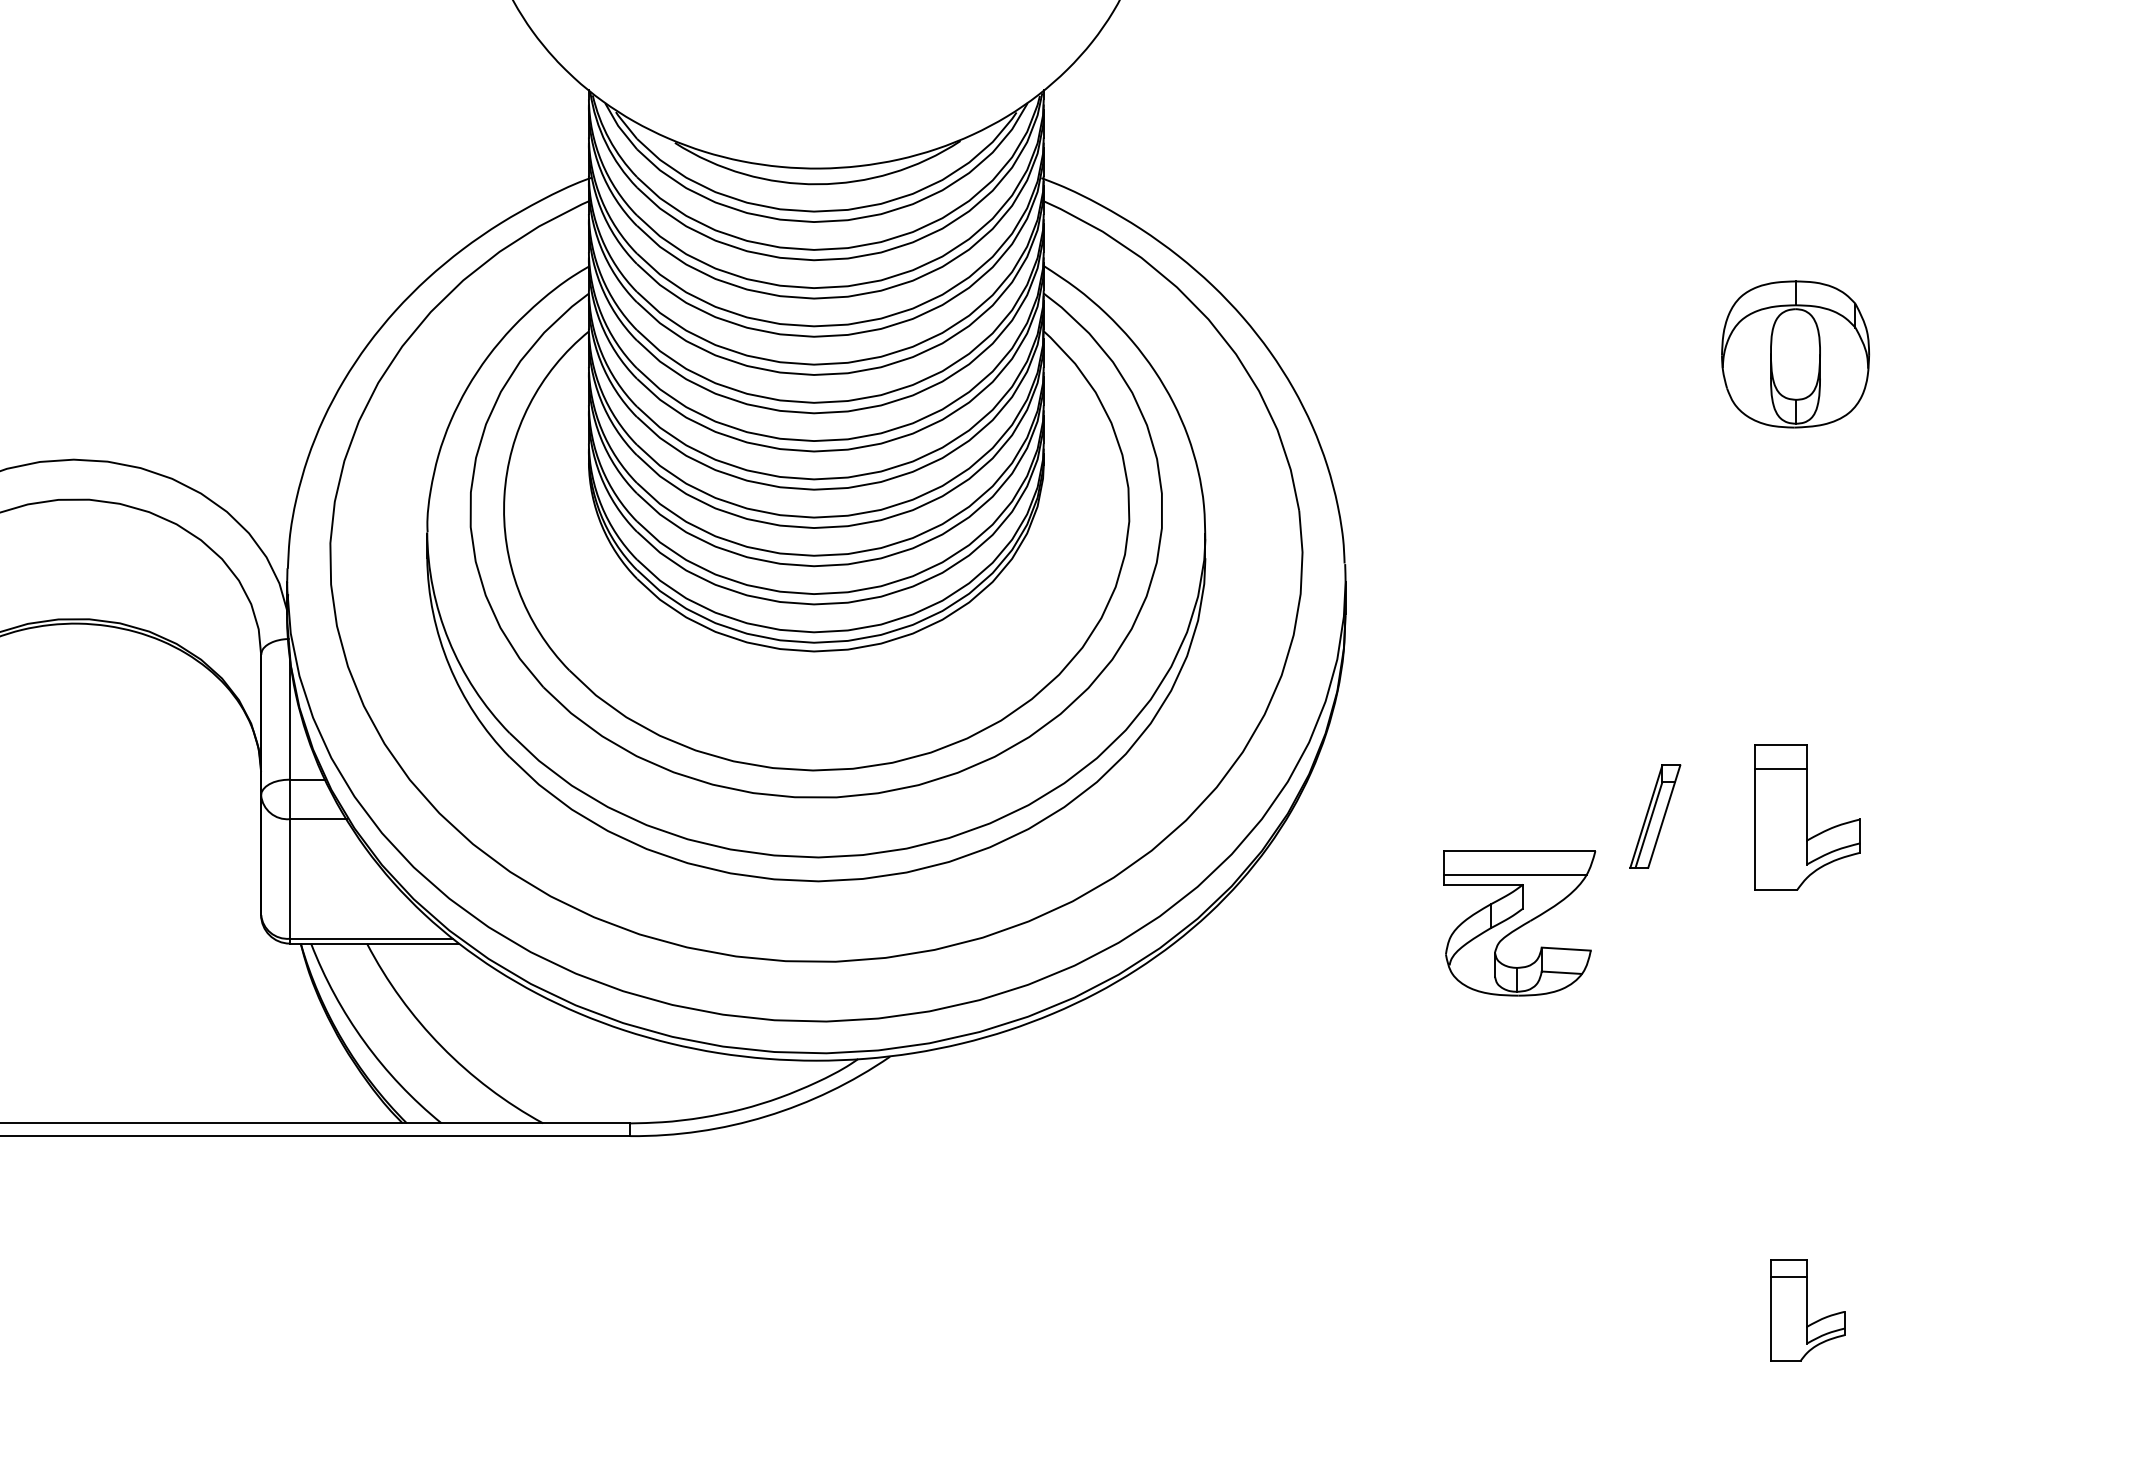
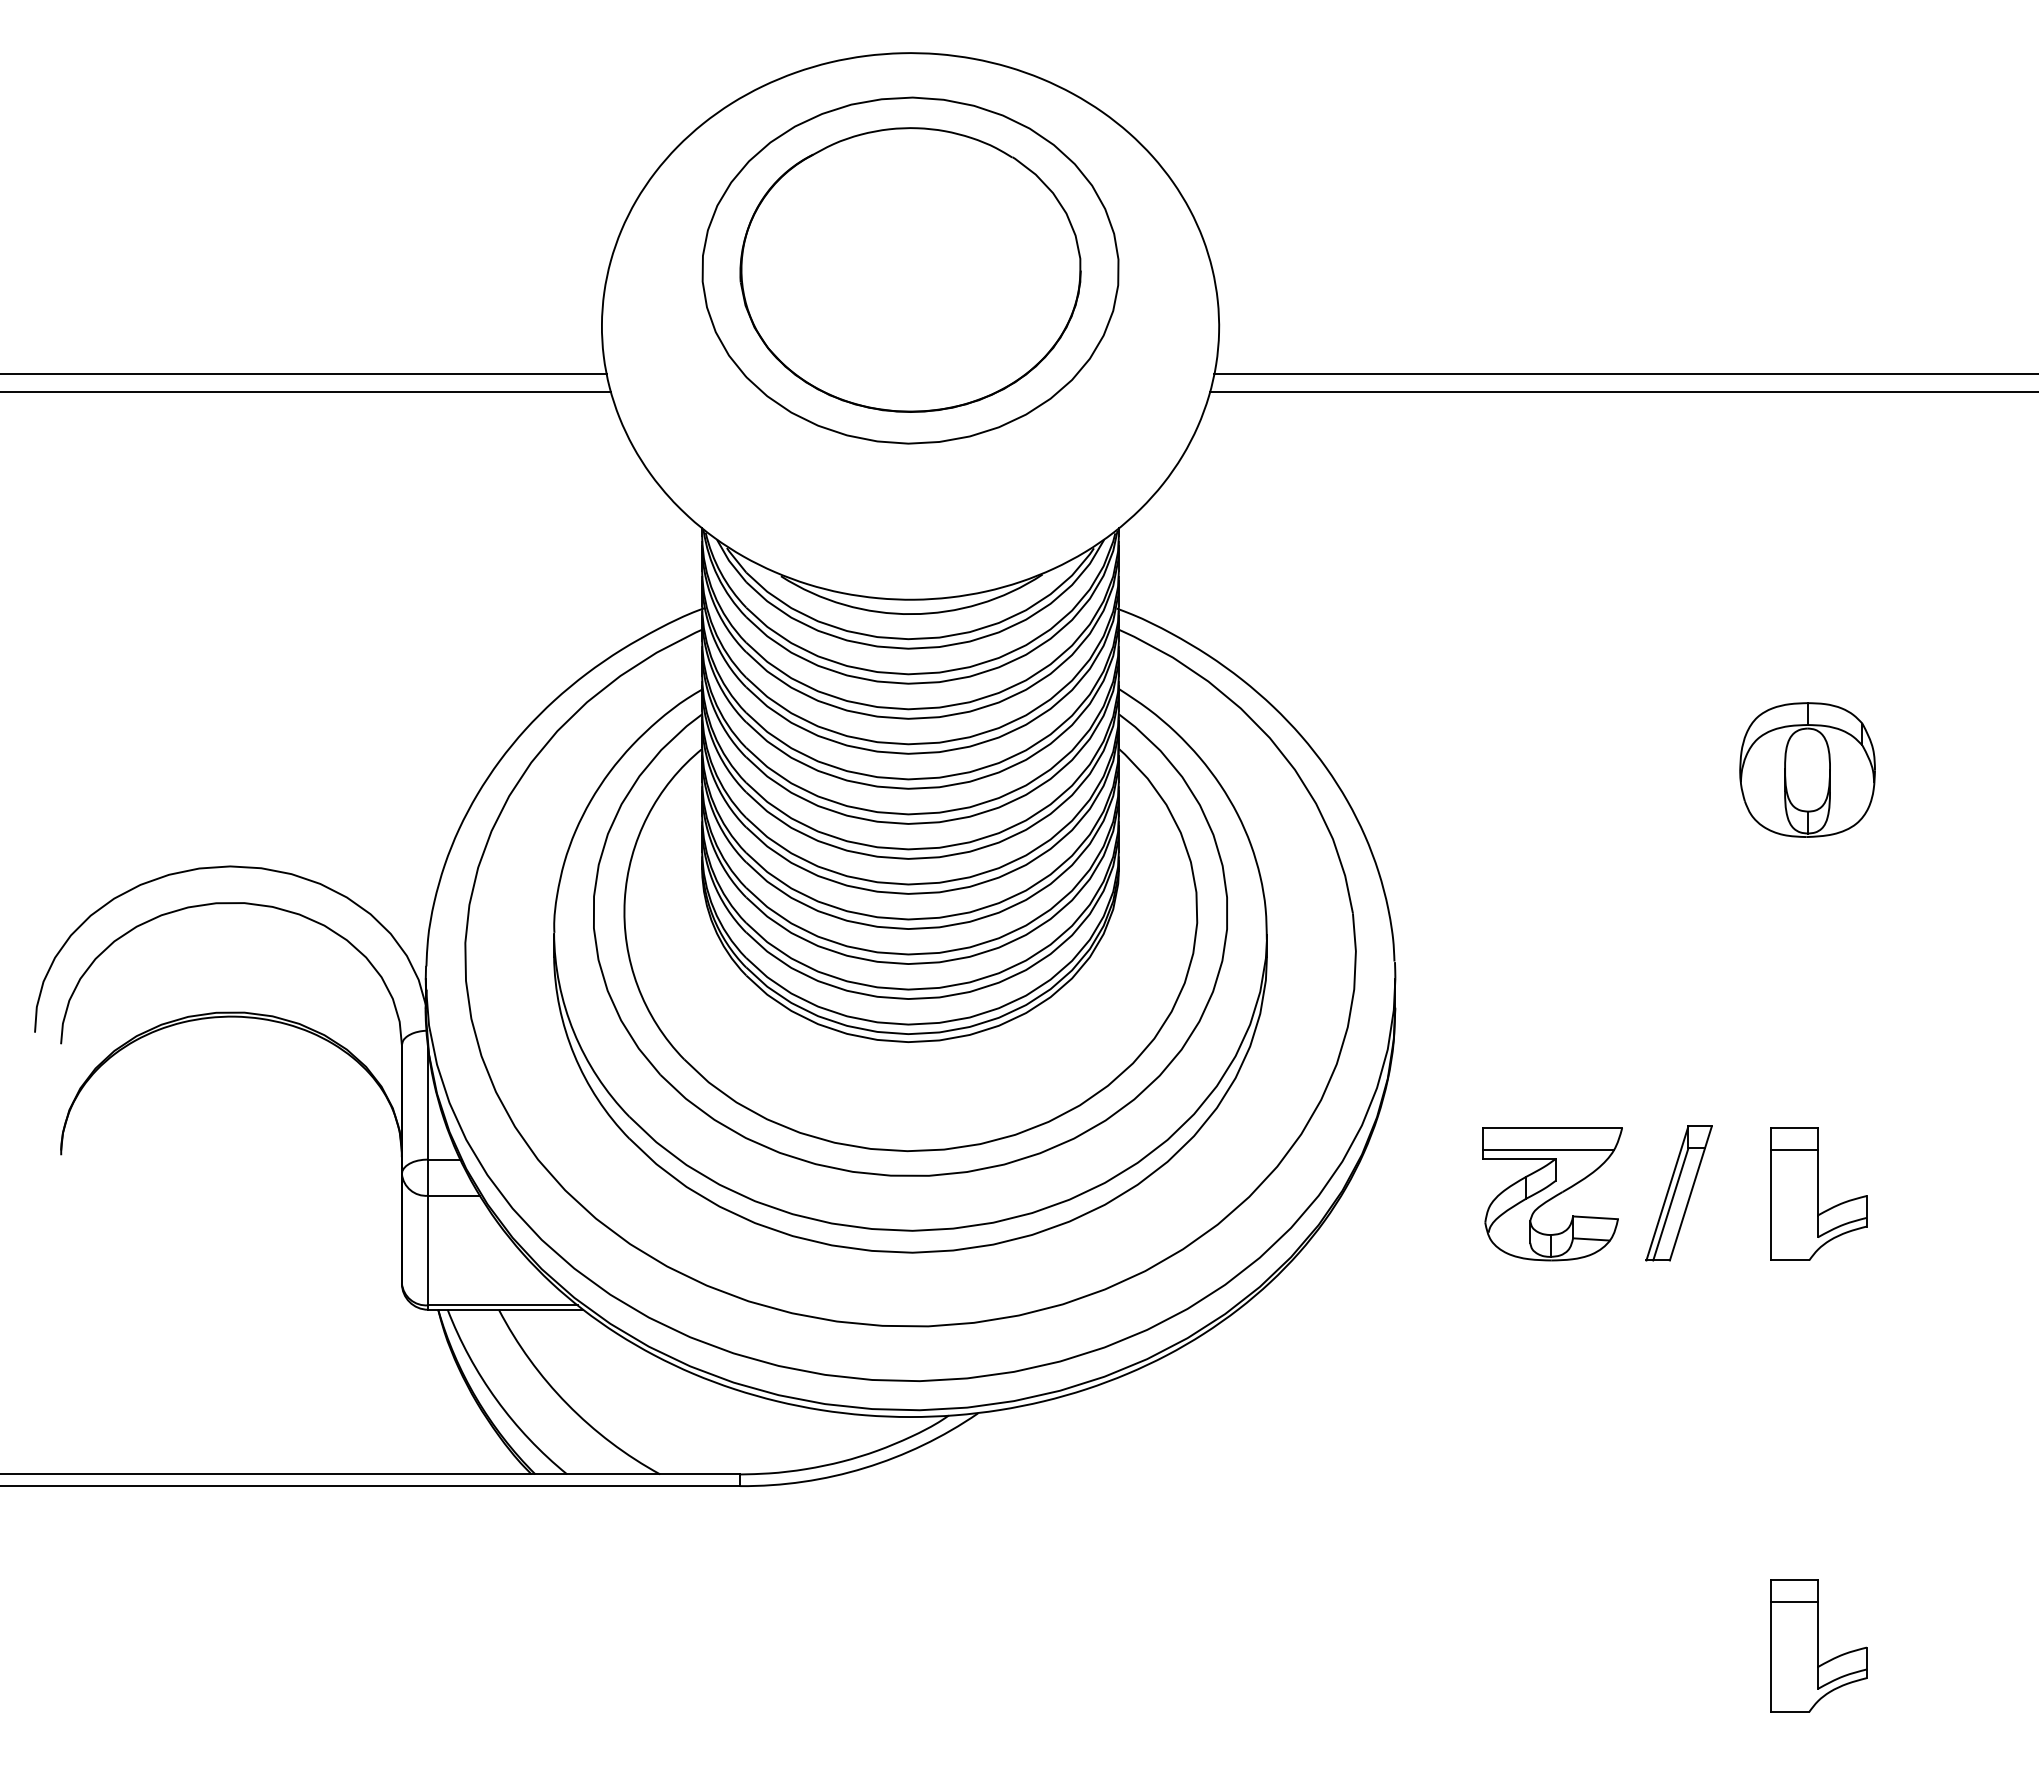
part: (1654, 816) -> (1678, 1193), size x1.43
part: (1519, 923) -> (1552, 1194), moved
part: (1807, 1310) -> (1818, 1645), size x1.43

